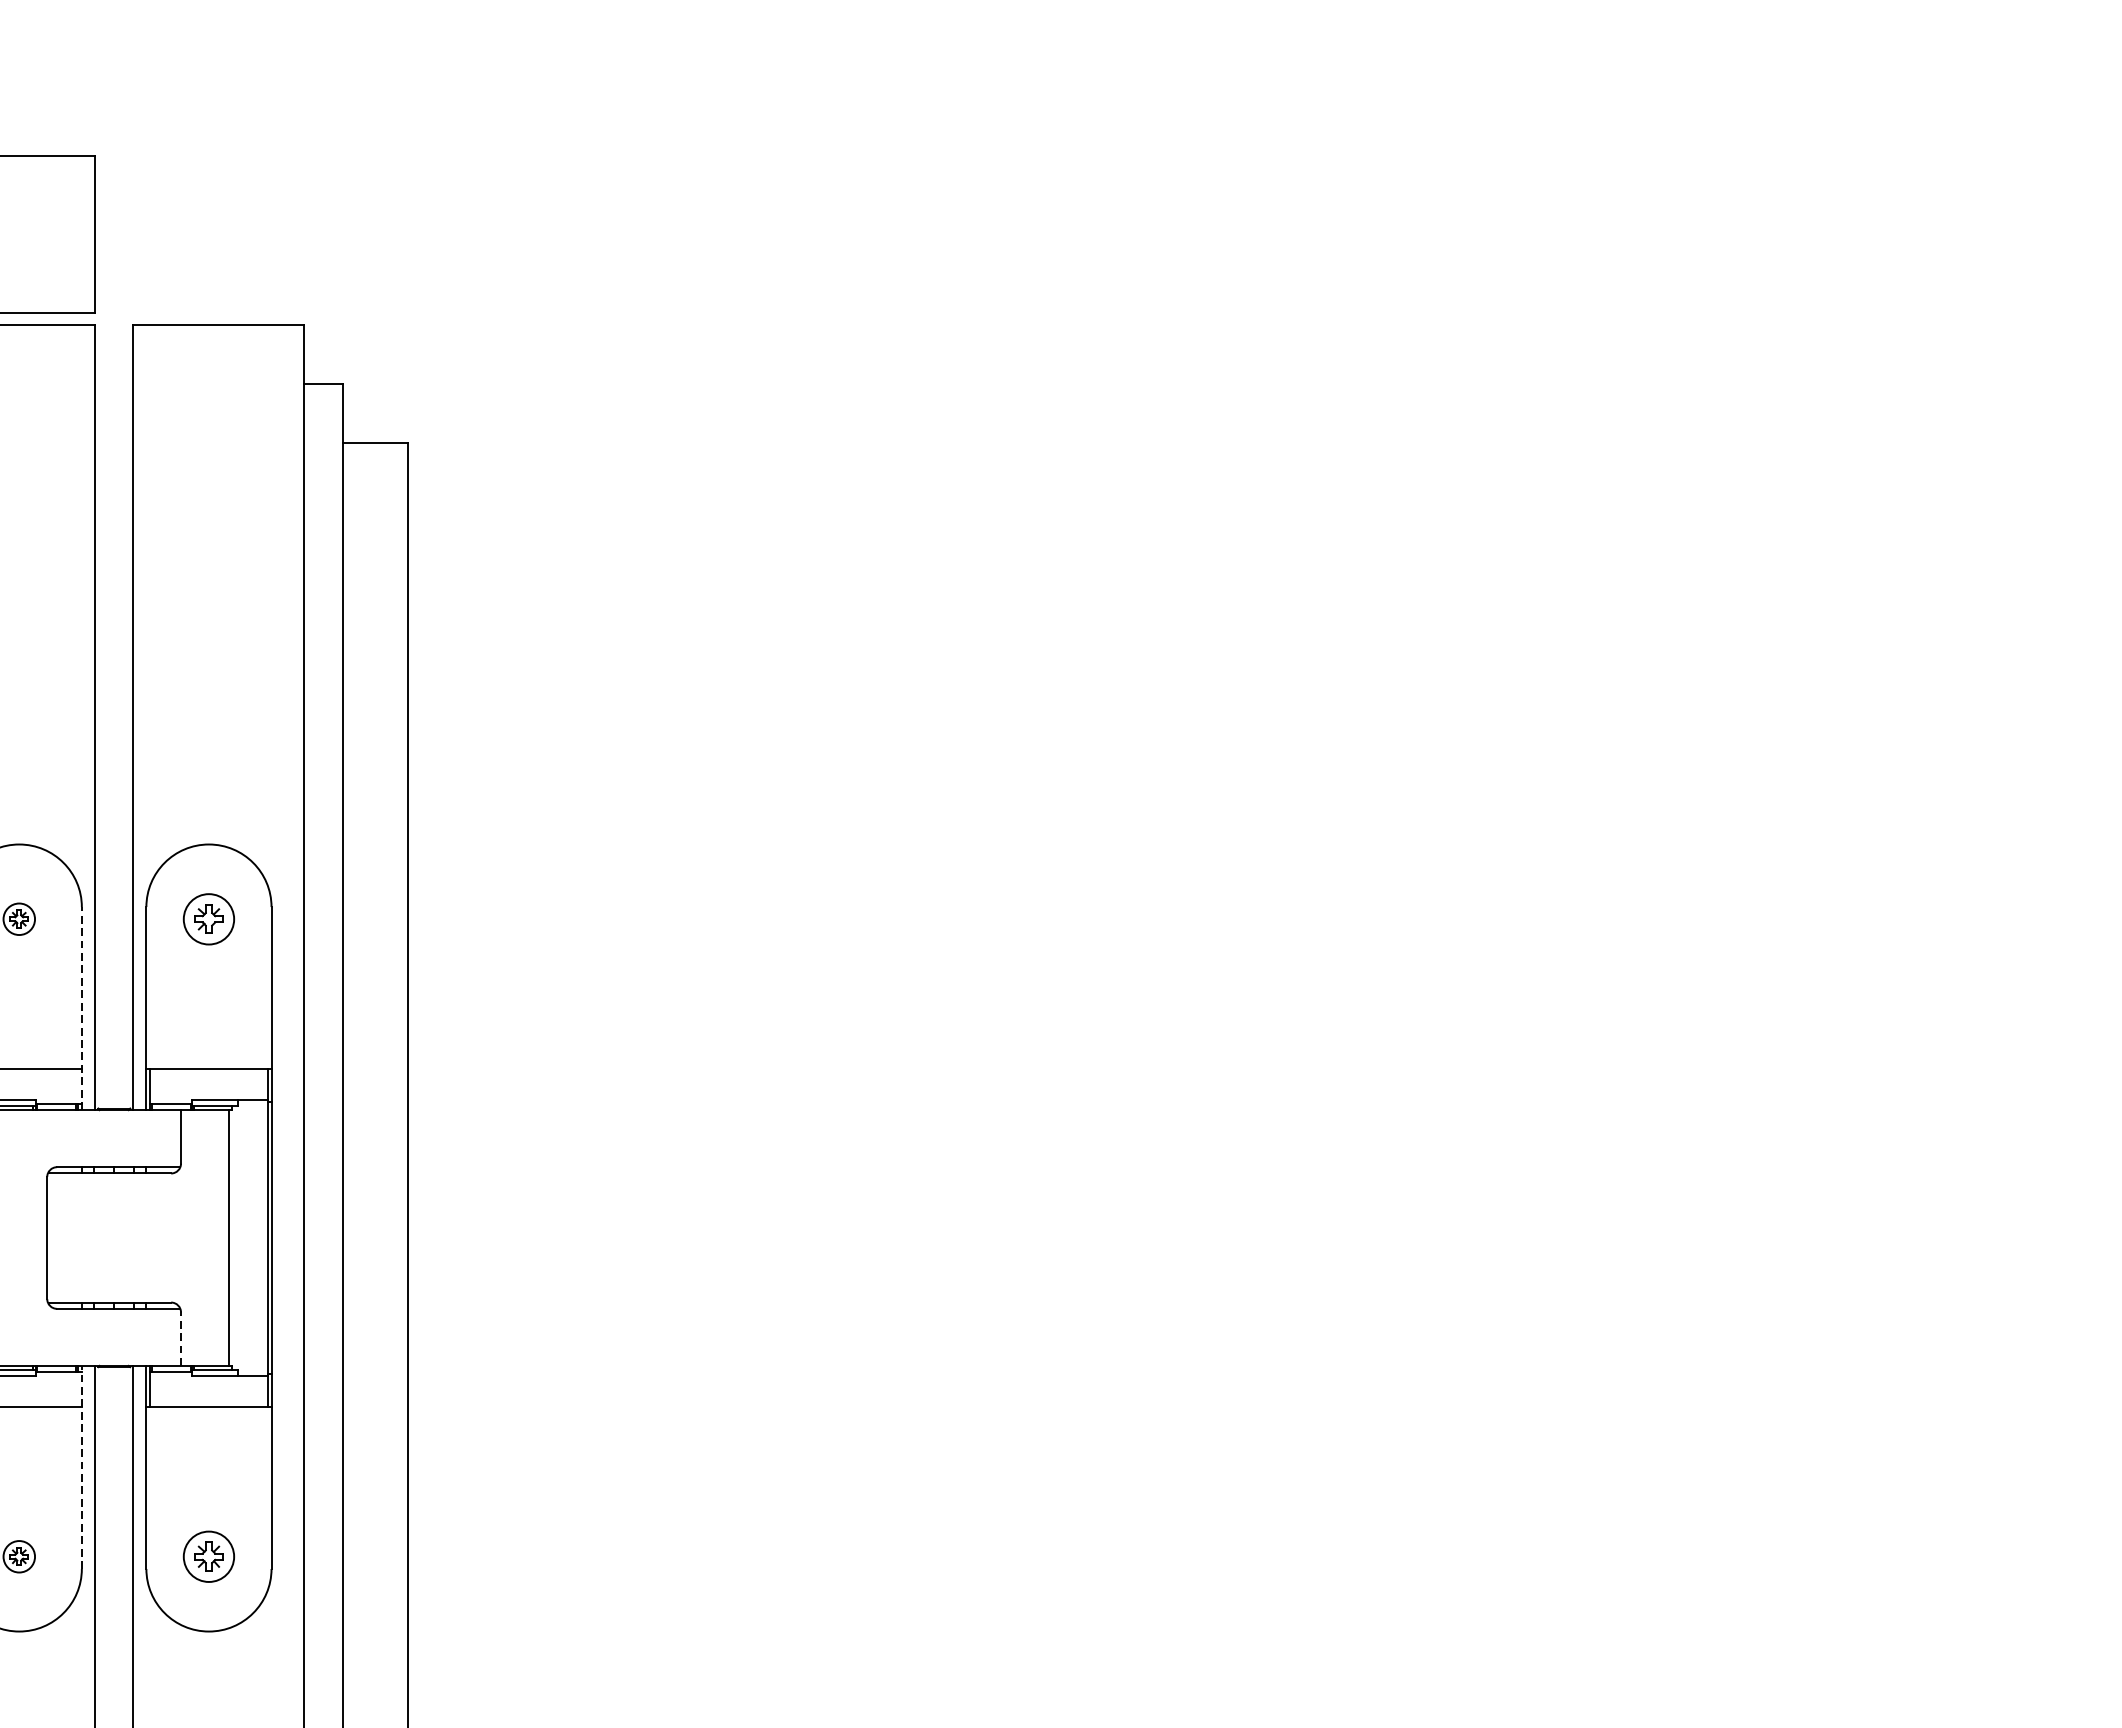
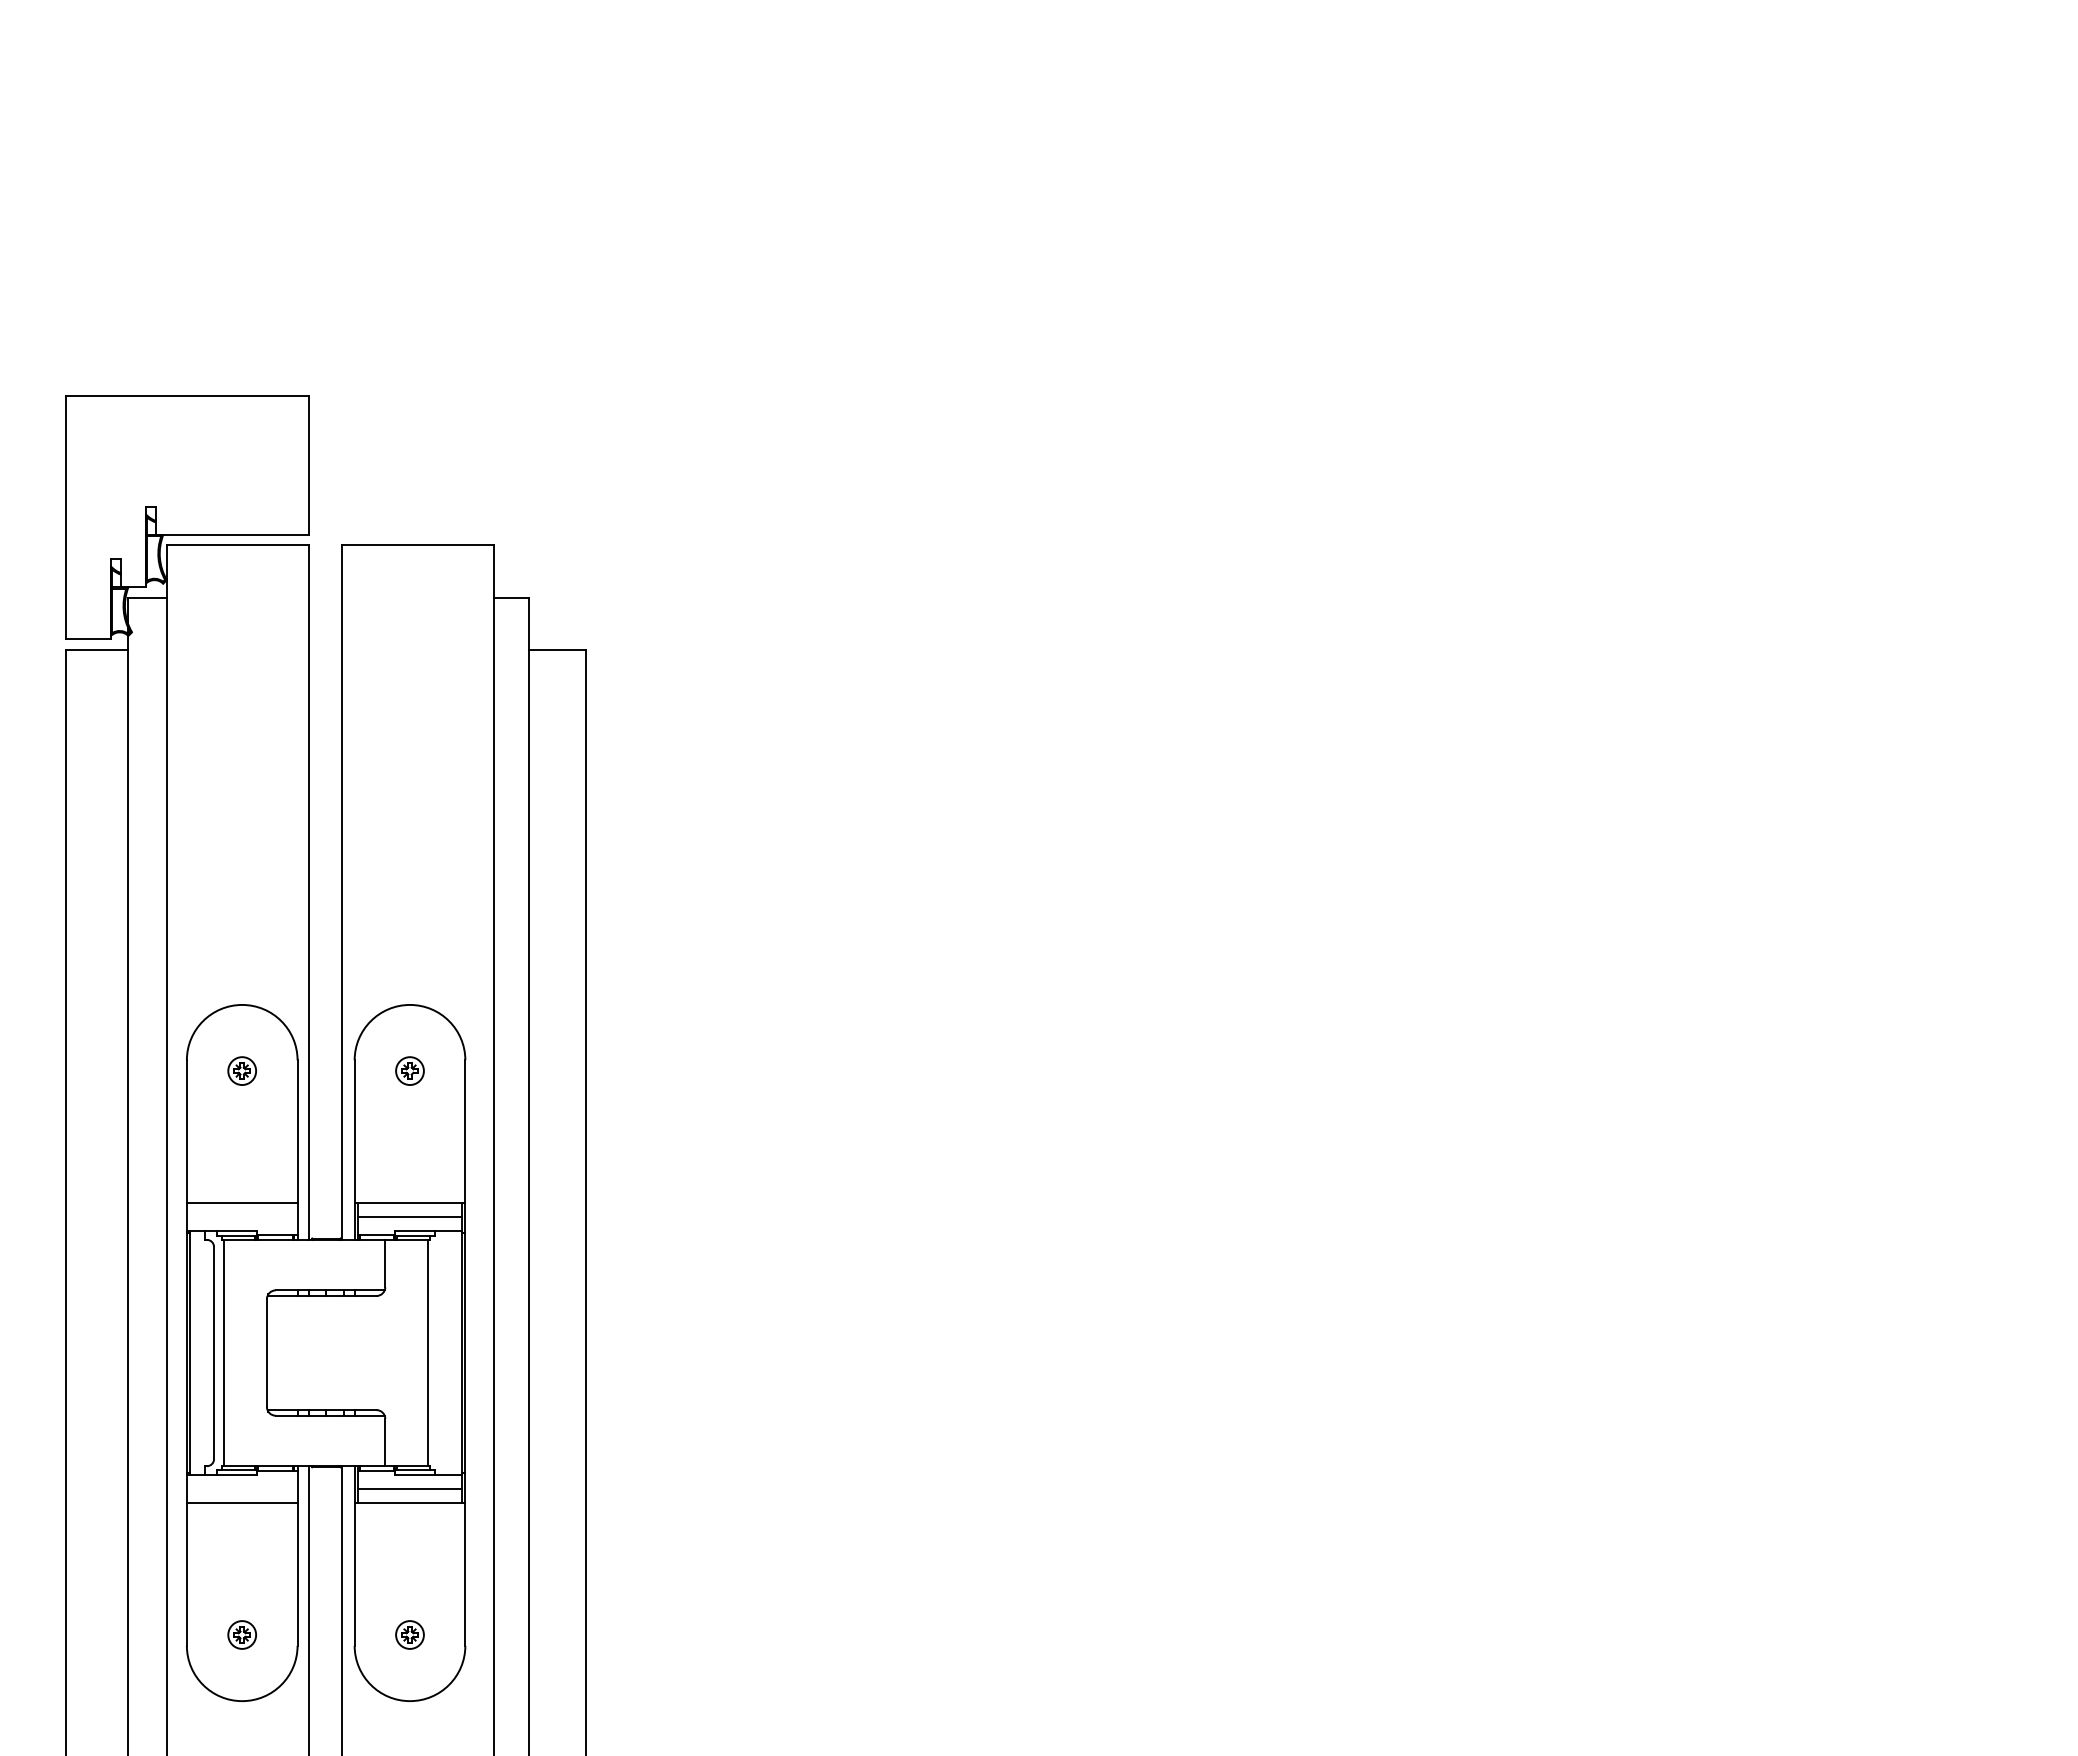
part: (208, 918) -> (409, 1070), size x0.62
line: (81, 1009) -> (297, 1150), dashed -> solid
line: (208, 1084) -> (409, 1217), added
line: (181, 1339) -> (385, 1442), dashed -> solid
line: (208, 1391) -> (409, 1488), added
line: (81, 1466) -> (297, 1555), dashed -> solid
part: (208, 1556) -> (409, 1634), size x0.62

